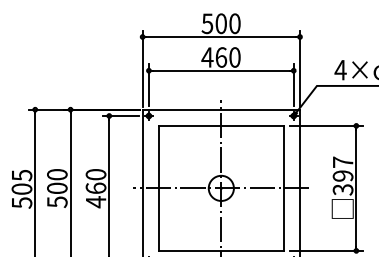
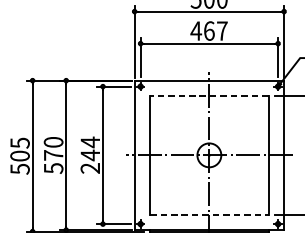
text: (234, 57) -> (221, 31), 460 -> 467
line: (220, 125) -> (208, 95), solid -> dashed
text: (57, 187) -> (53, 154), 500 -> 570
text: (95, 188) -> (89, 155), 460 -> 244
line: (221, 250) -> (209, 214), solid -> dashed

